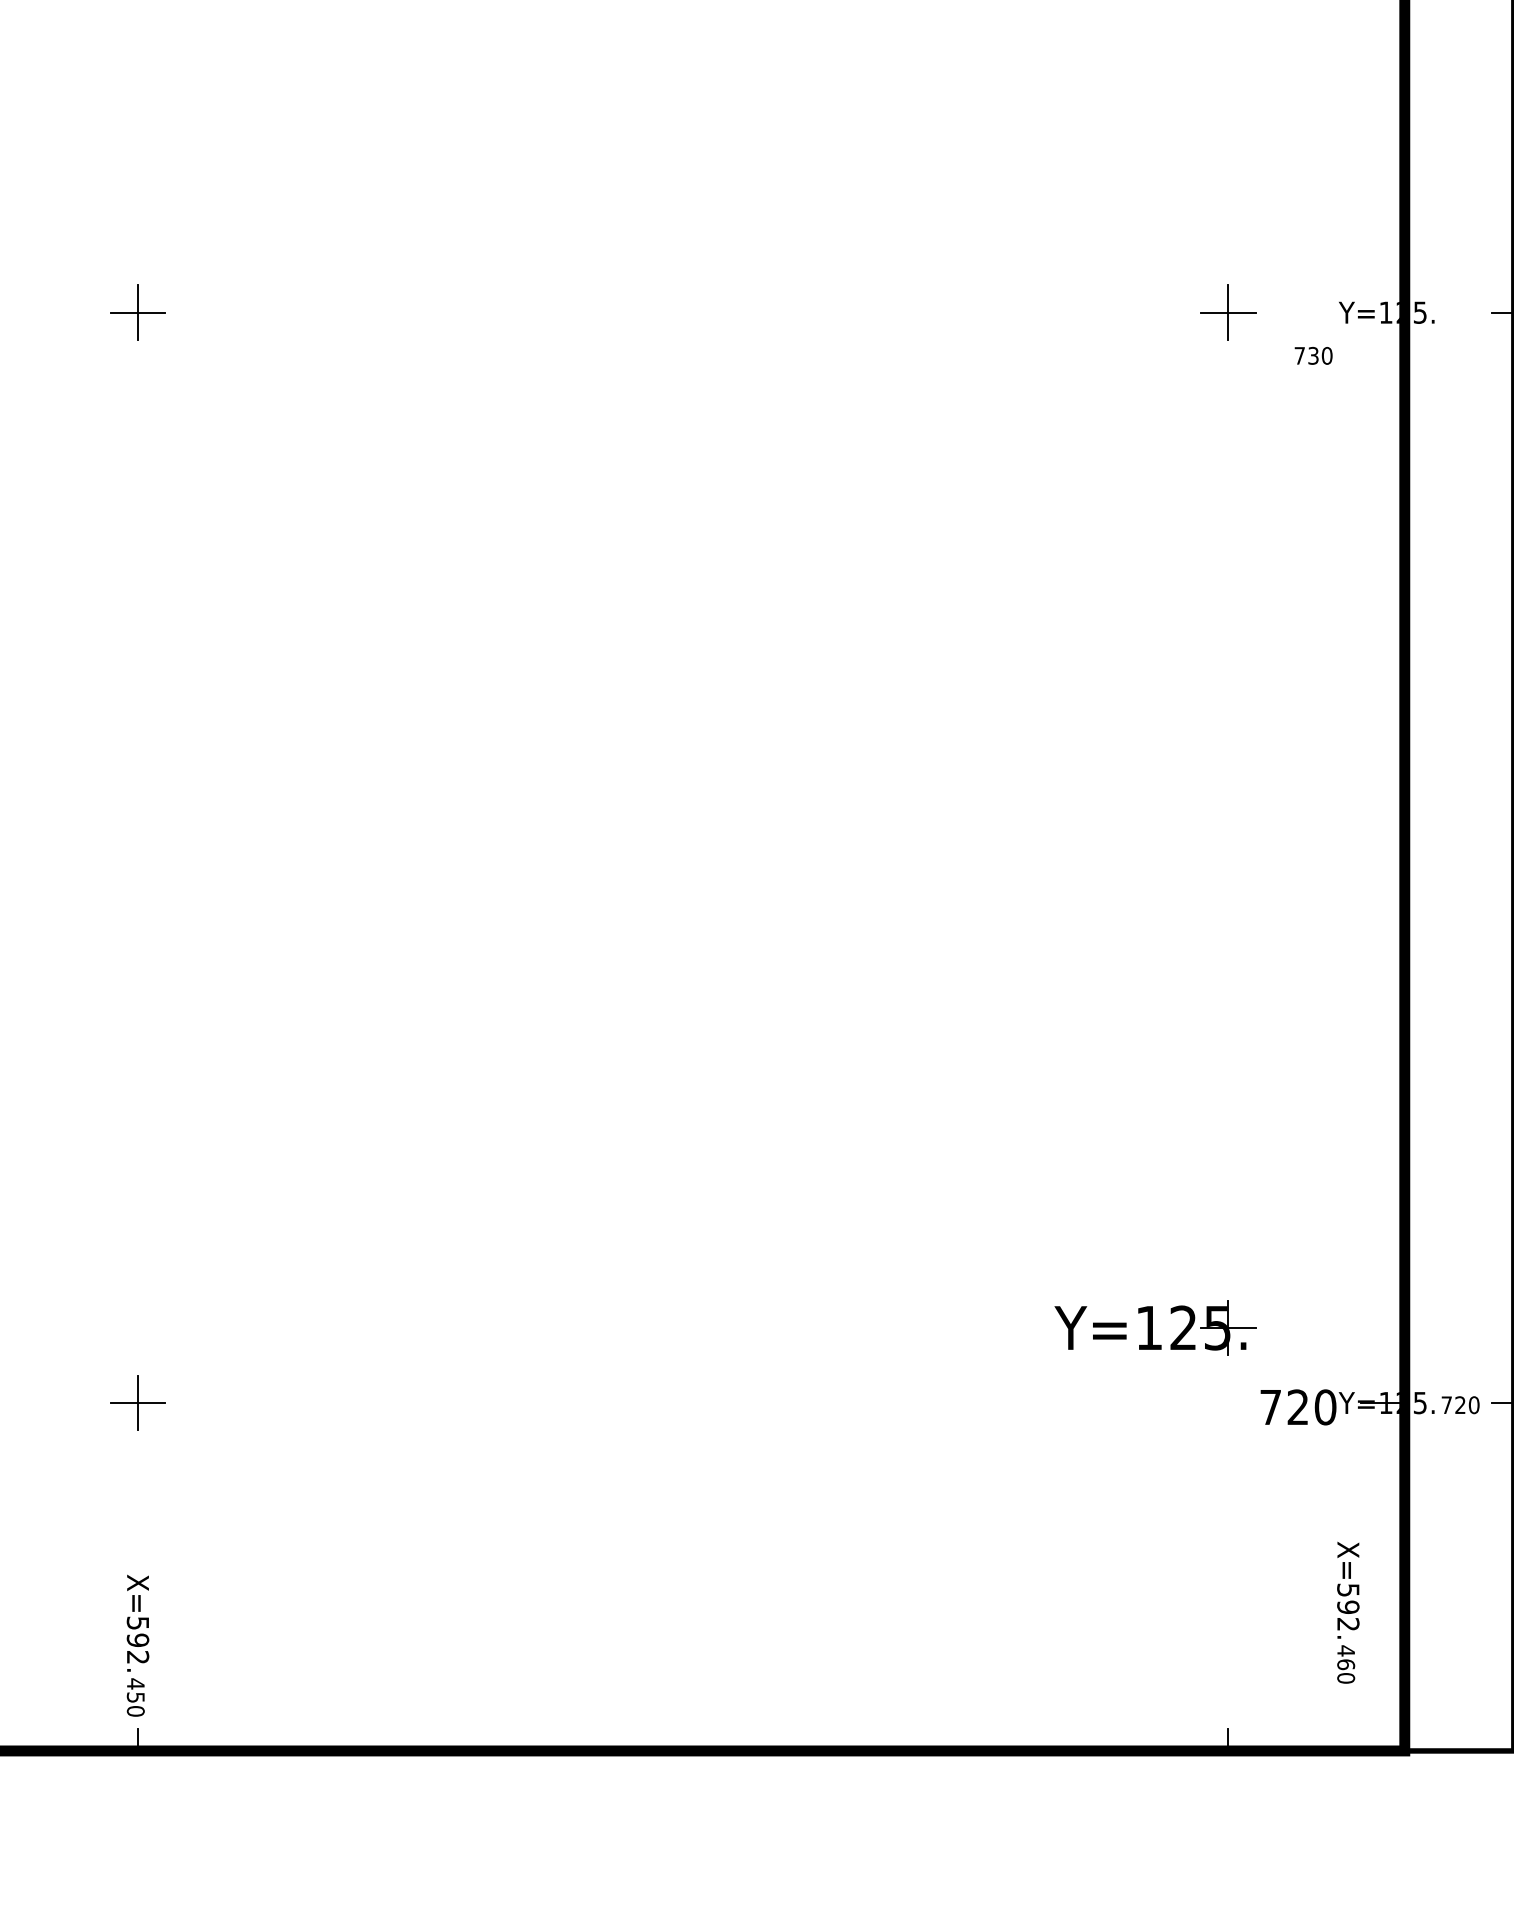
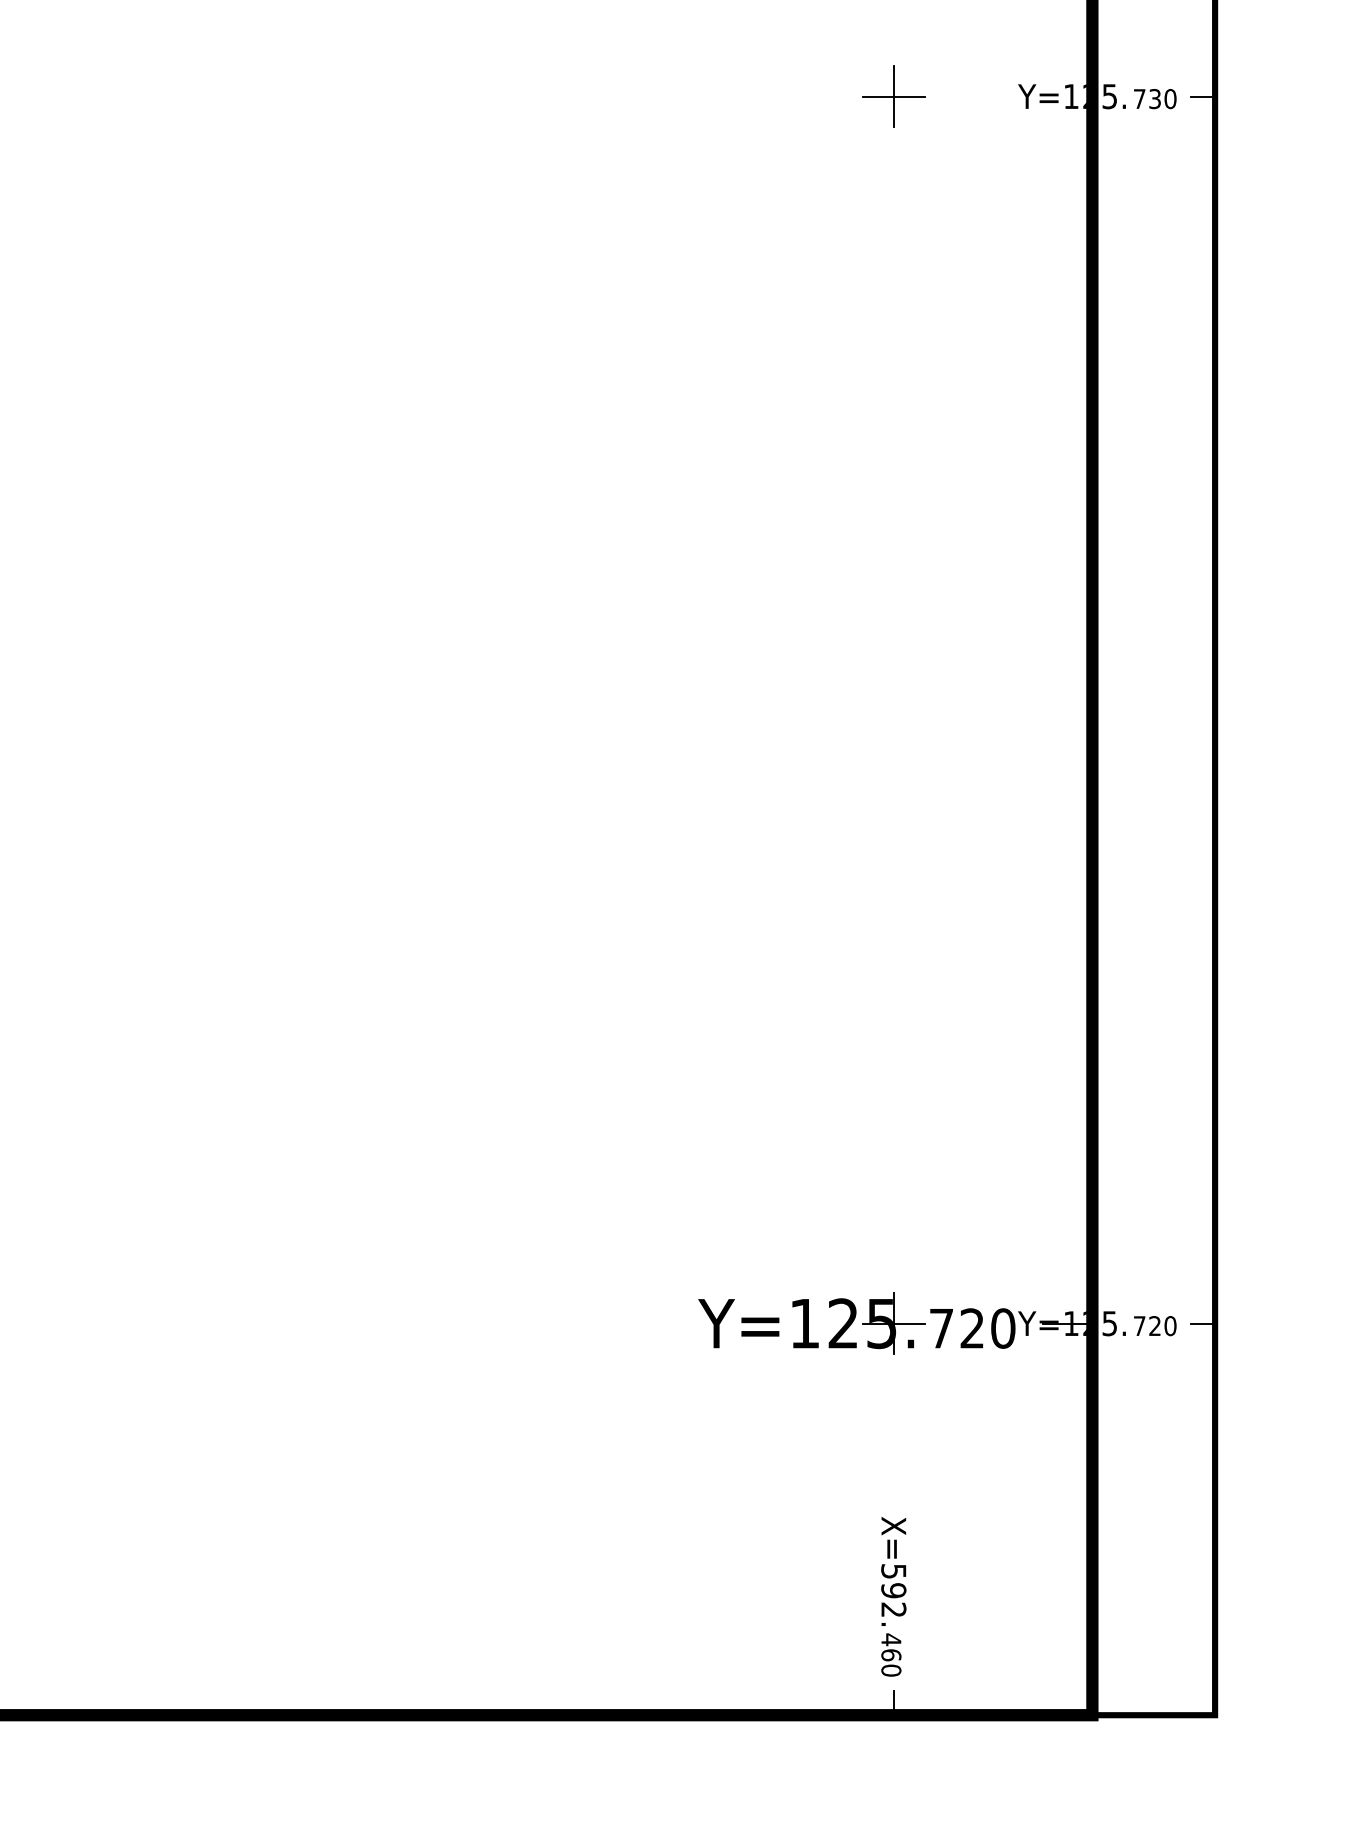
text: (1313, 355) -> (1155, 98), moved
part: (1155, 1327) -> (811, 1323), moved
text: (1348, 1612) -> (894, 1596), moved

